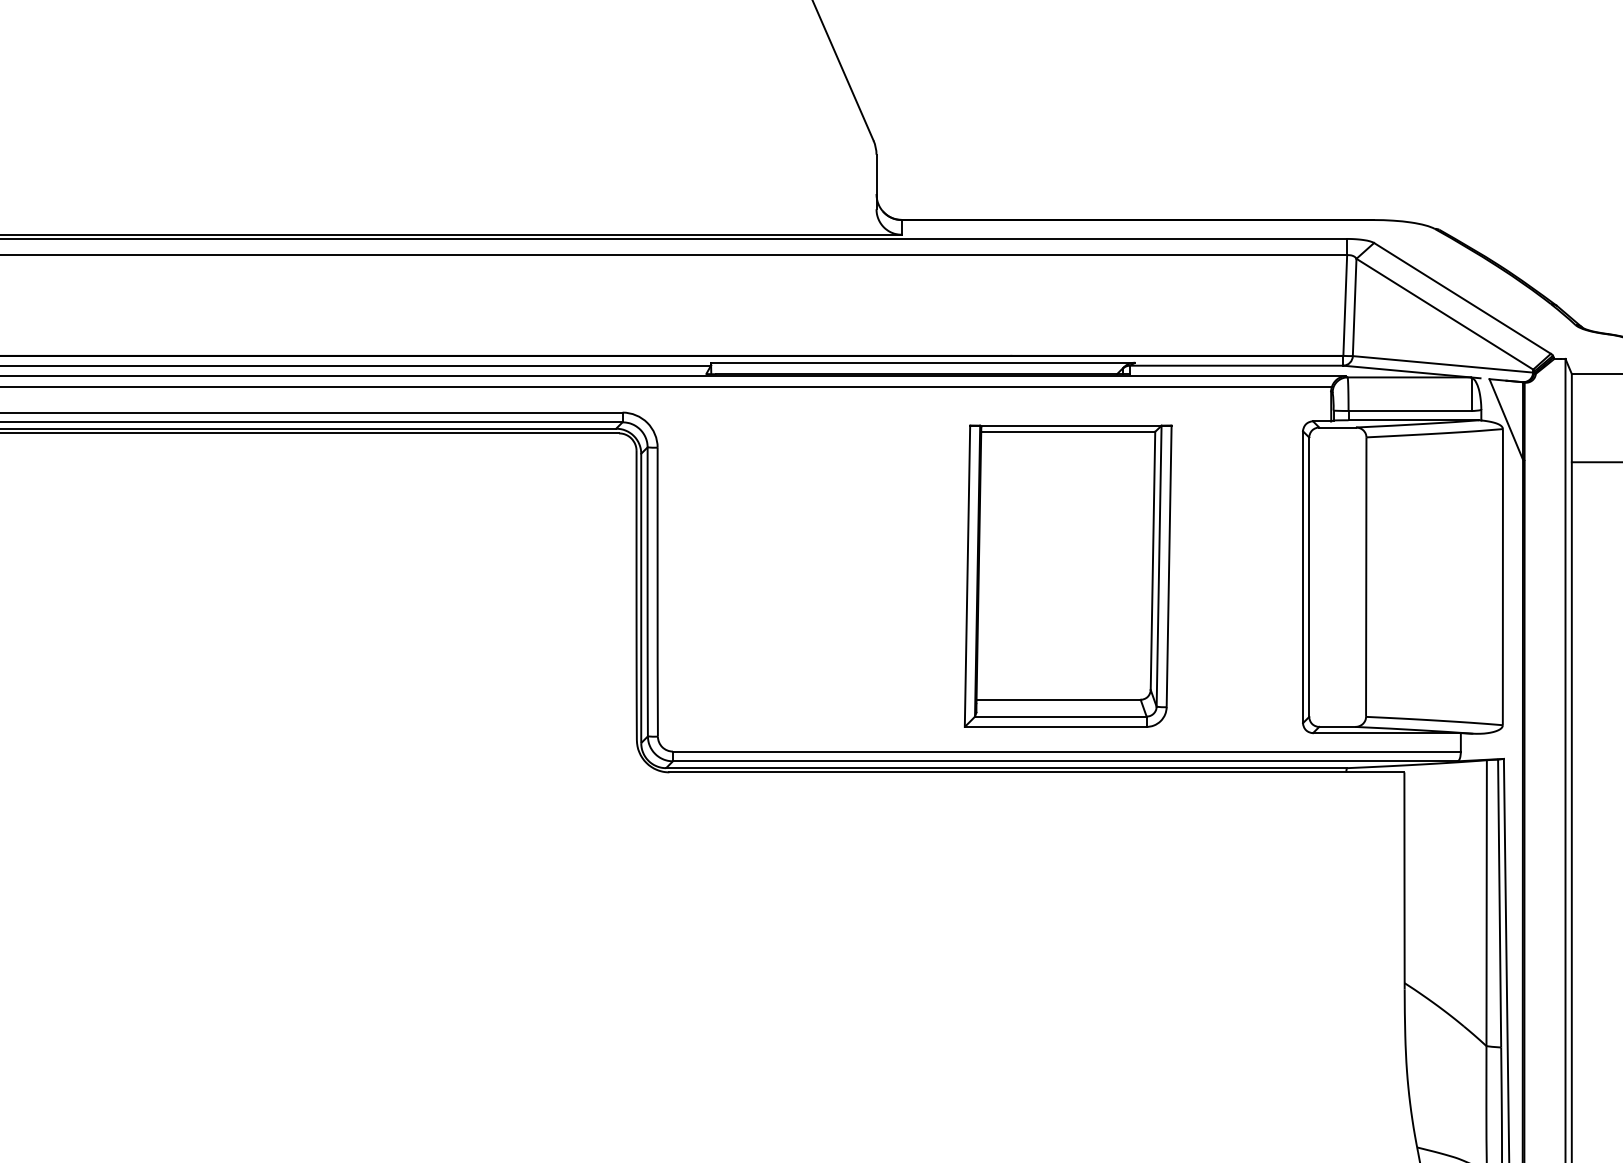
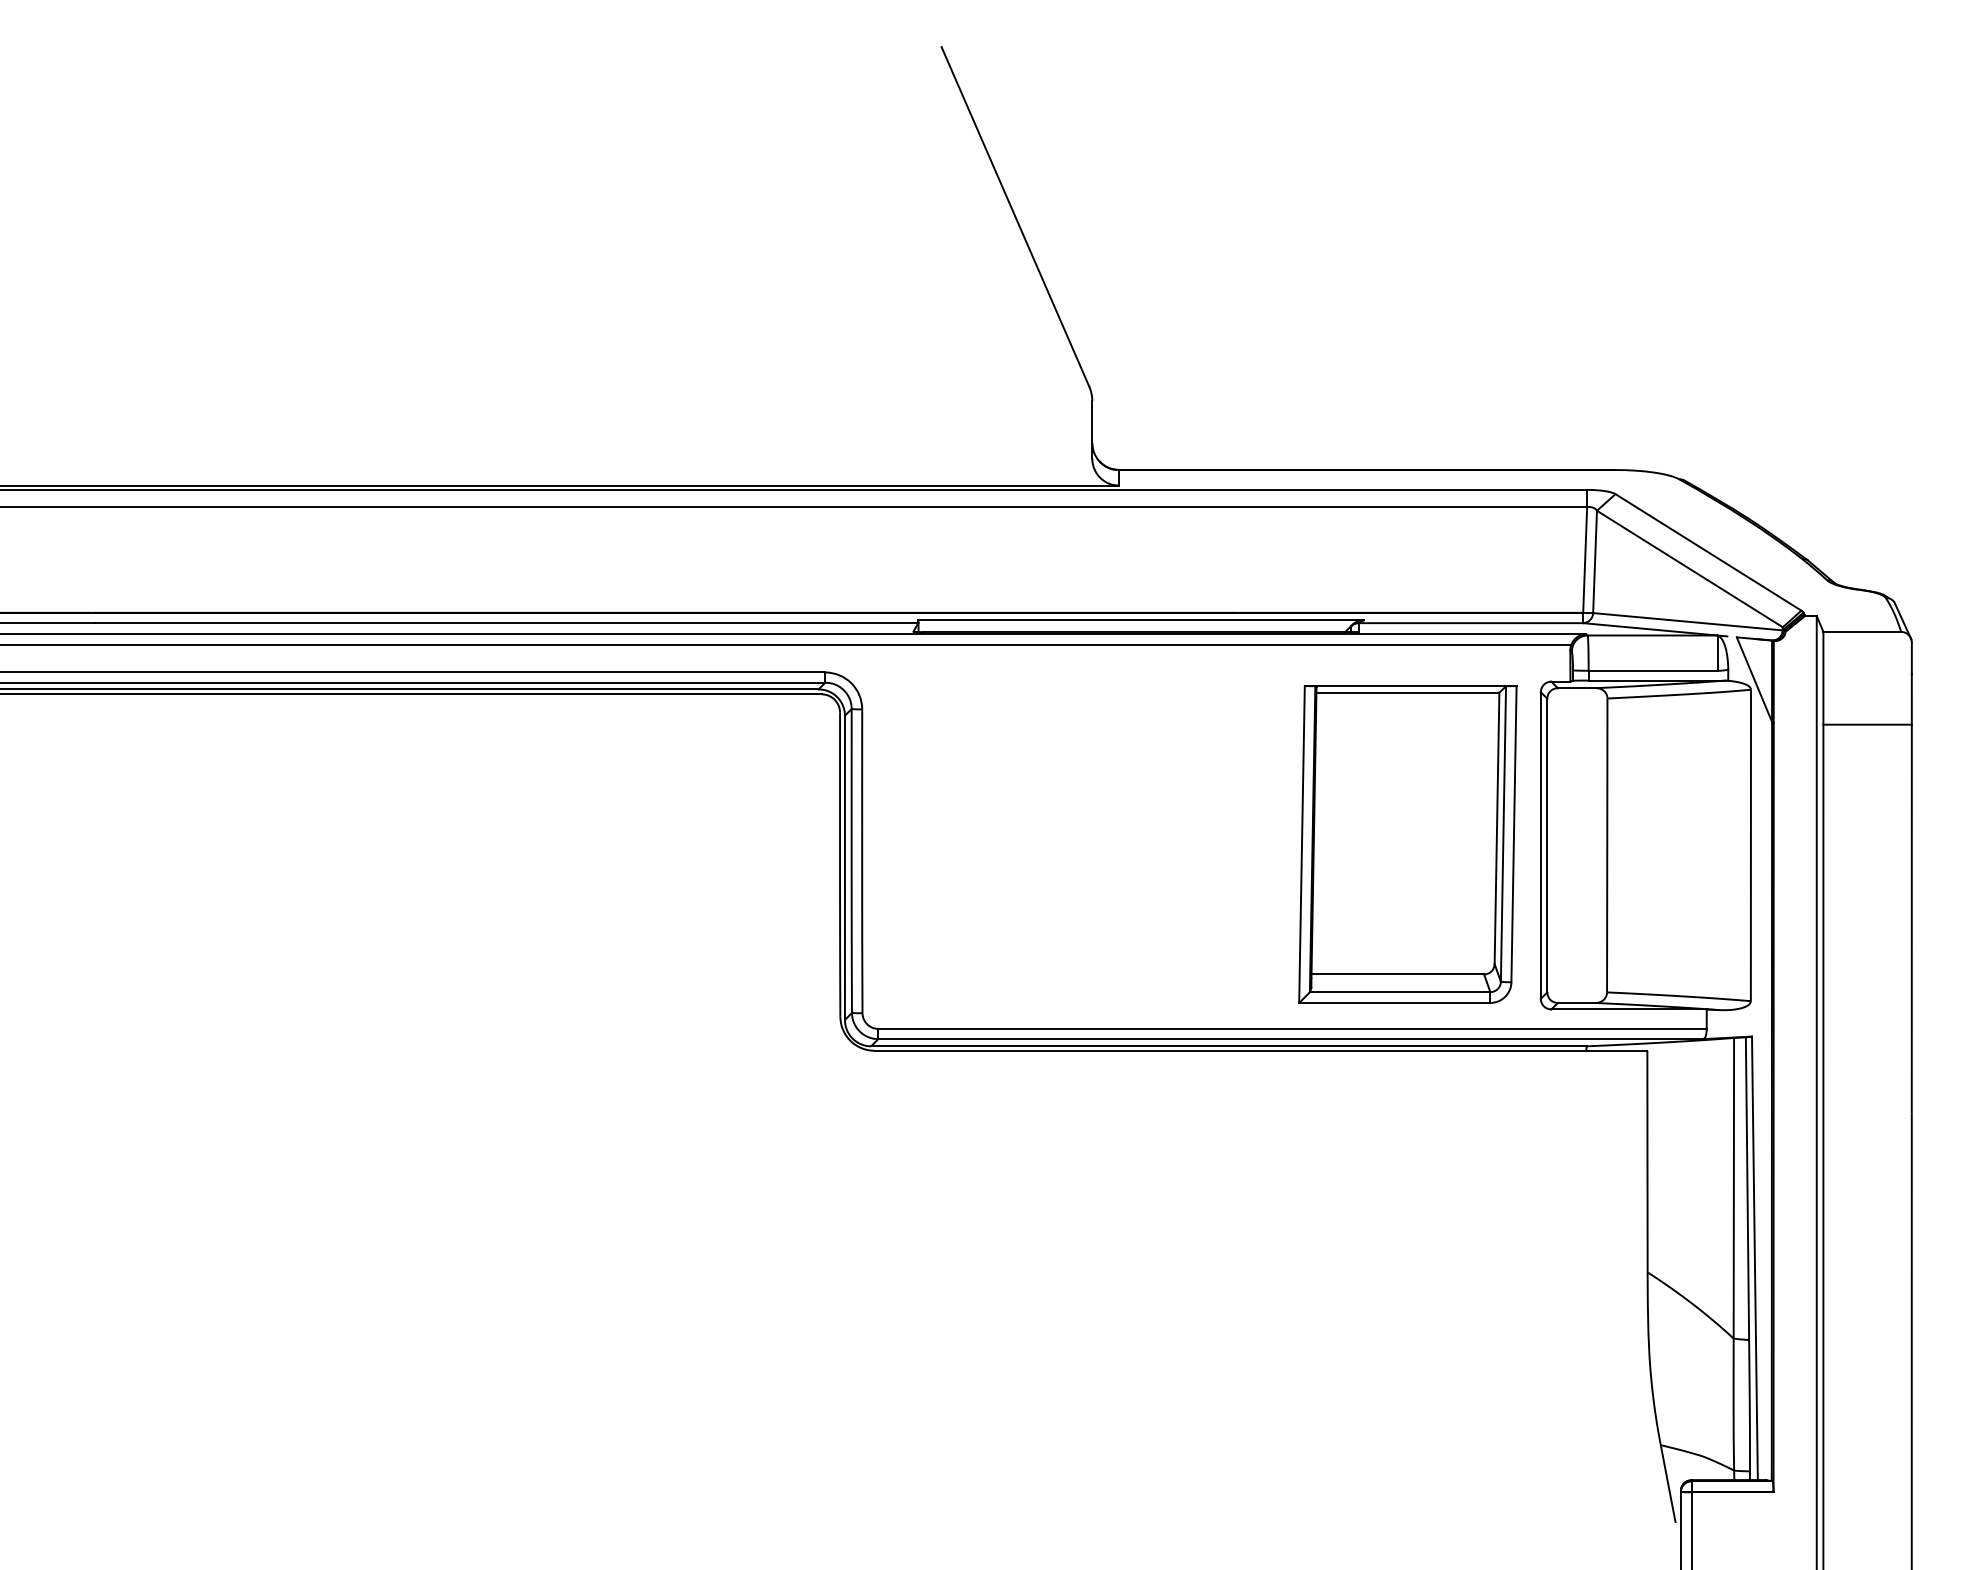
part: (1067, 576) -> (1407, 844), moved

